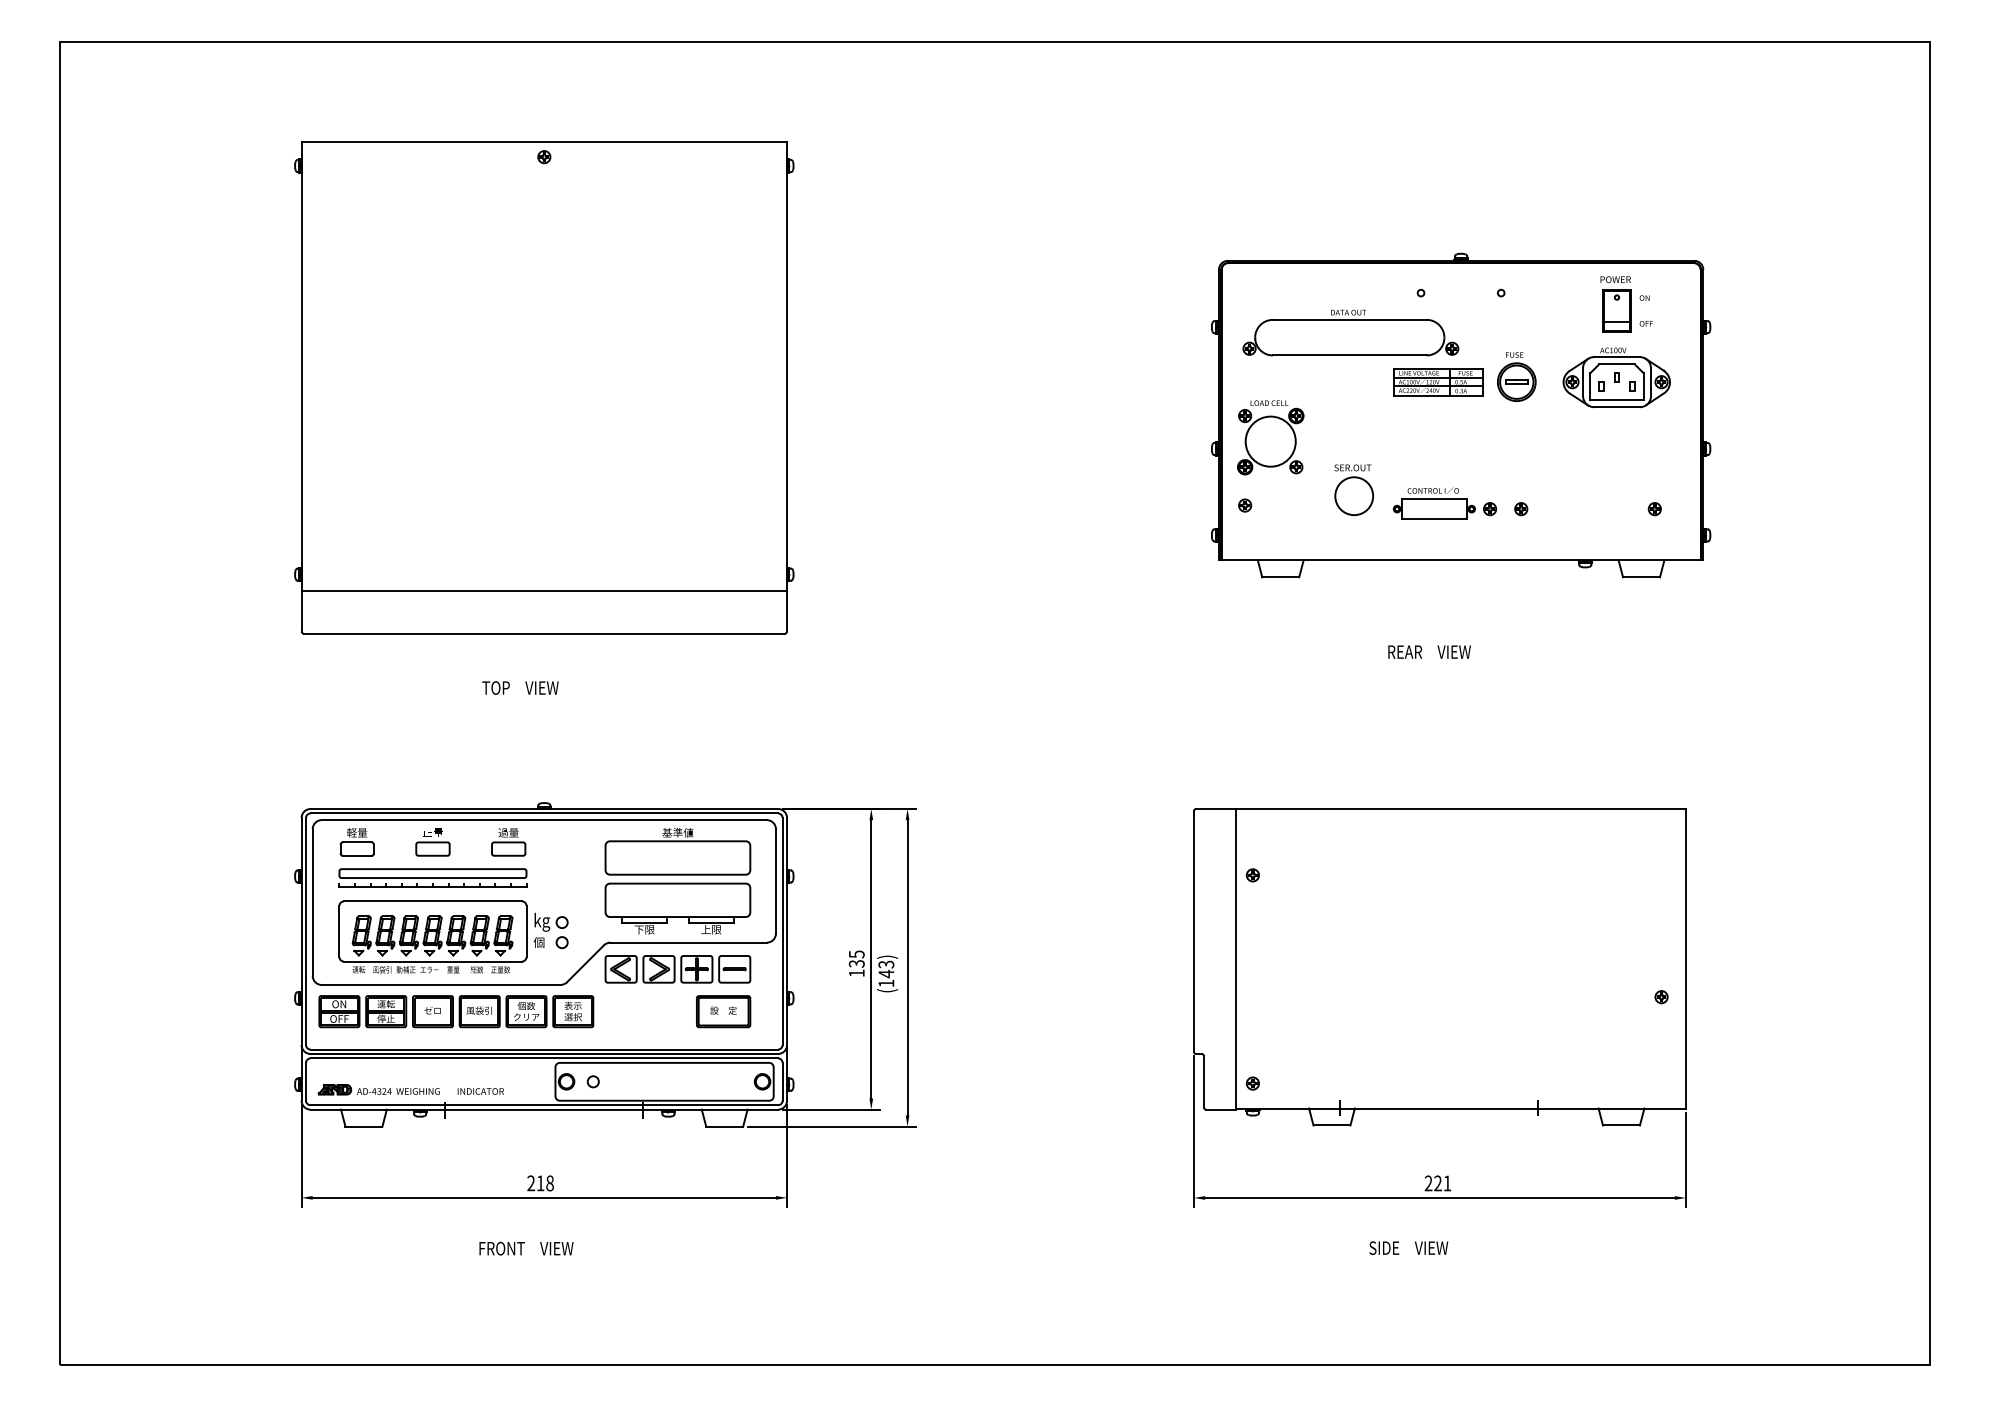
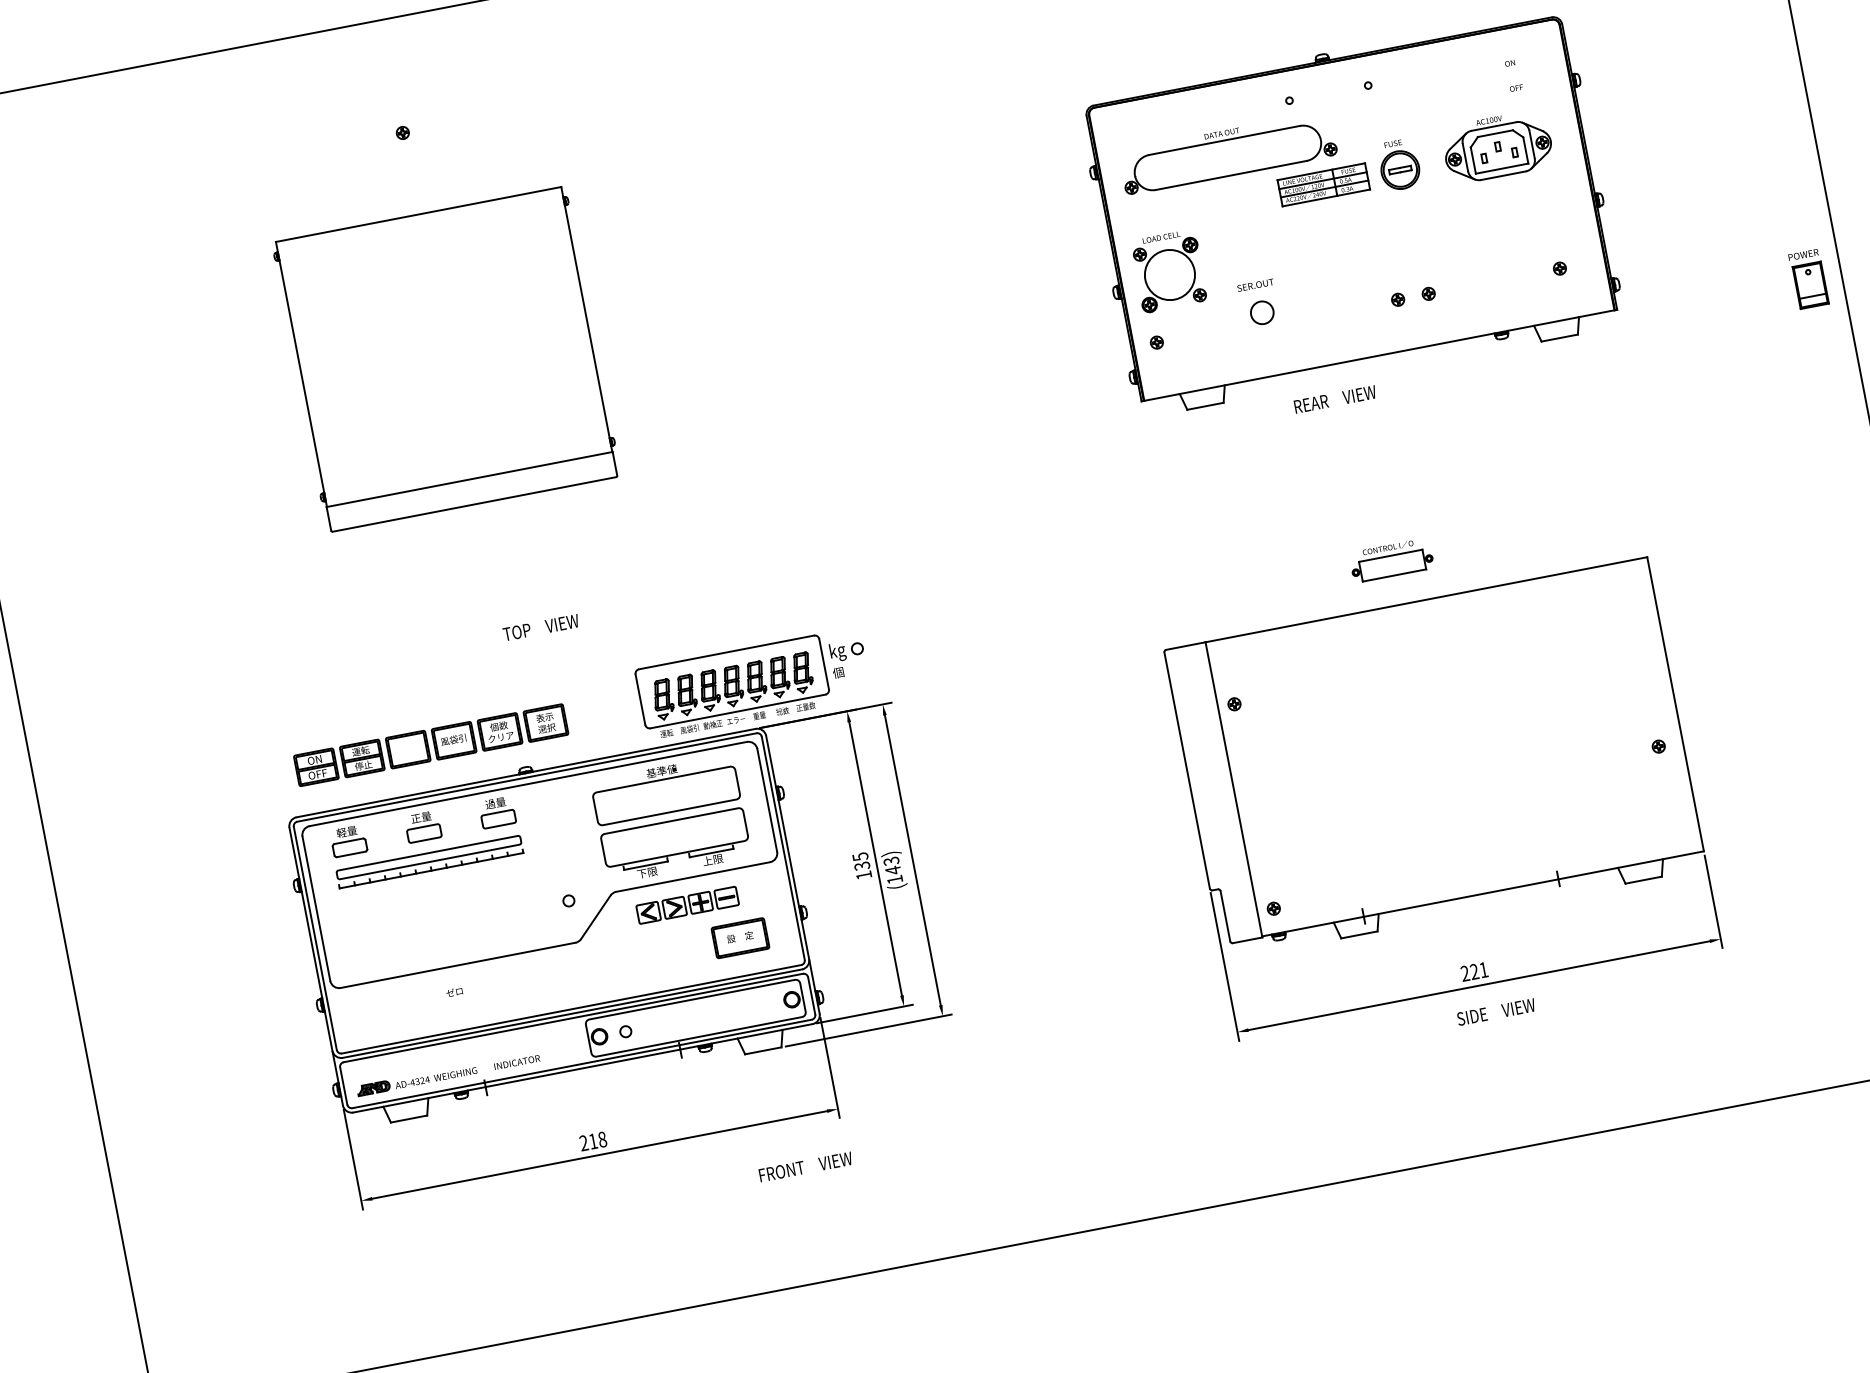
part: (1615, 304) -> (1808, 279), moved
part: (544, 387) -> (446, 359), size x0.6
circle: (1354, 496) -> (1262, 313), size x0.6
part: (1433, 503) -> (1390, 560), moved
text: (1429, 651) -> (1335, 398), moved
text: (520, 687) -> (540, 627), moved
part: (453, 936) -> (753, 683), moved
part: (677, 969) -> (687, 905), size x0.7
part: (456, 1011) -> (431, 745), moved
text: (1408, 1247) -> (1495, 1011), moved
text: (526, 1248) -> (805, 1166), moved

